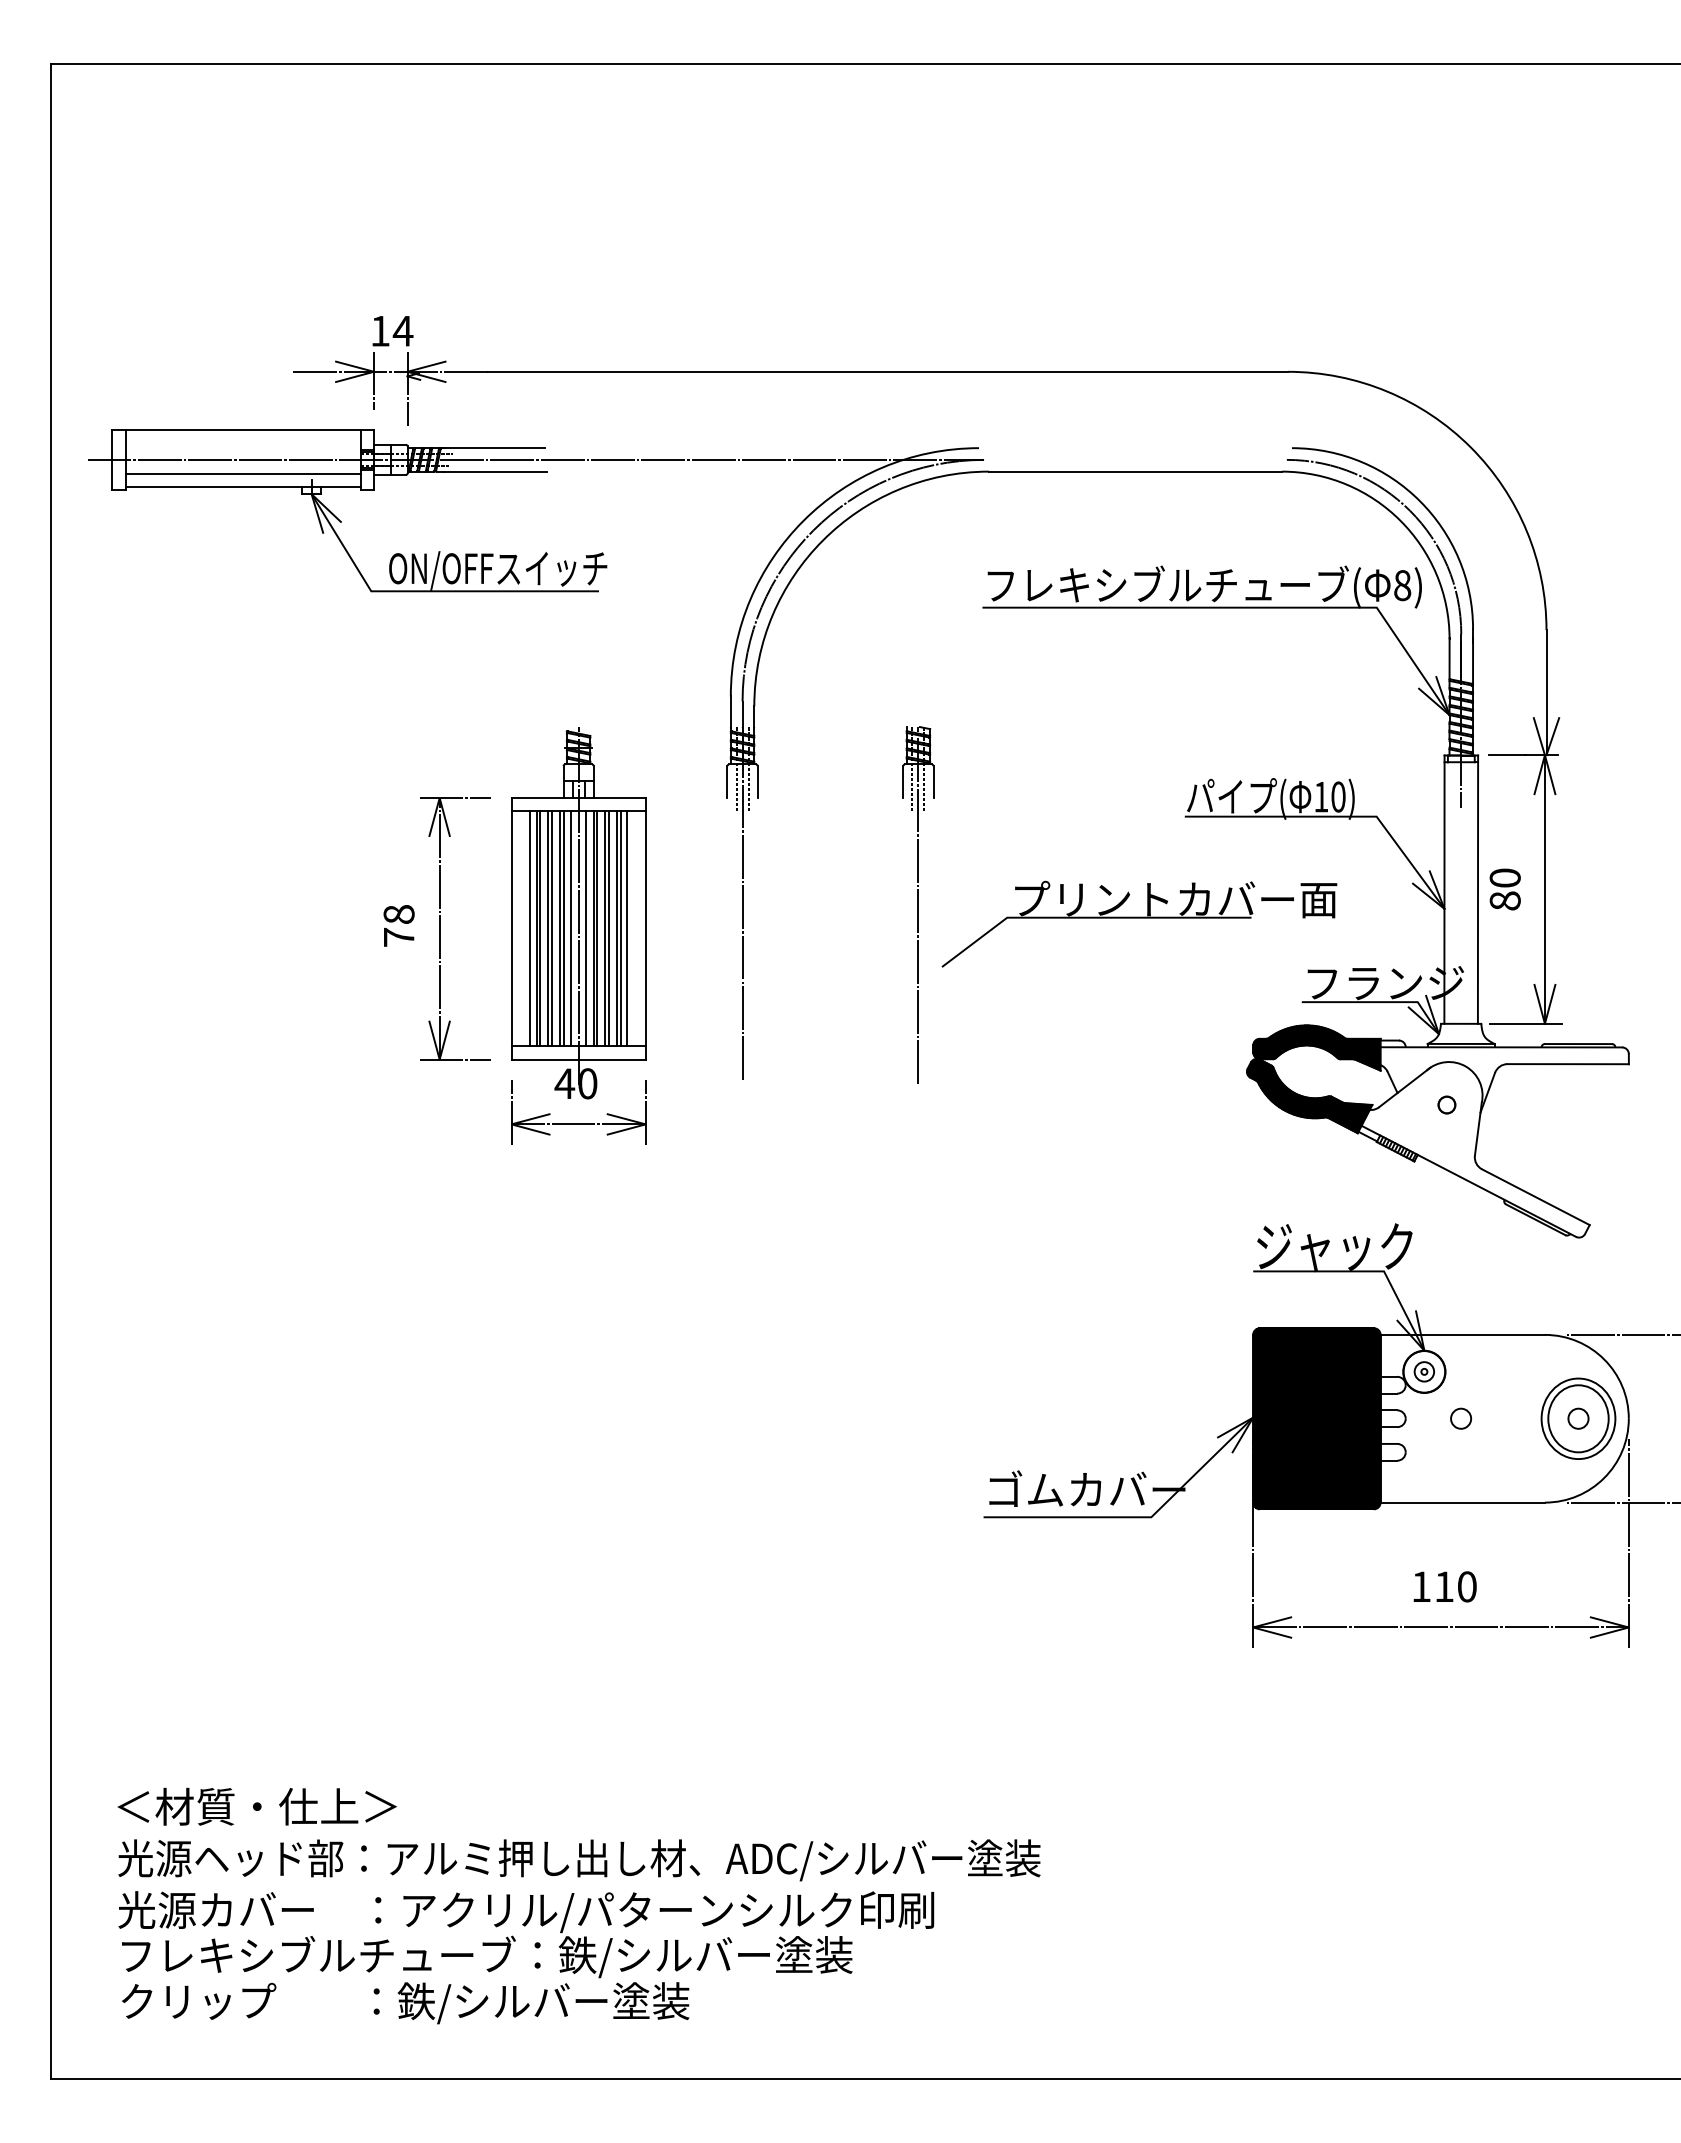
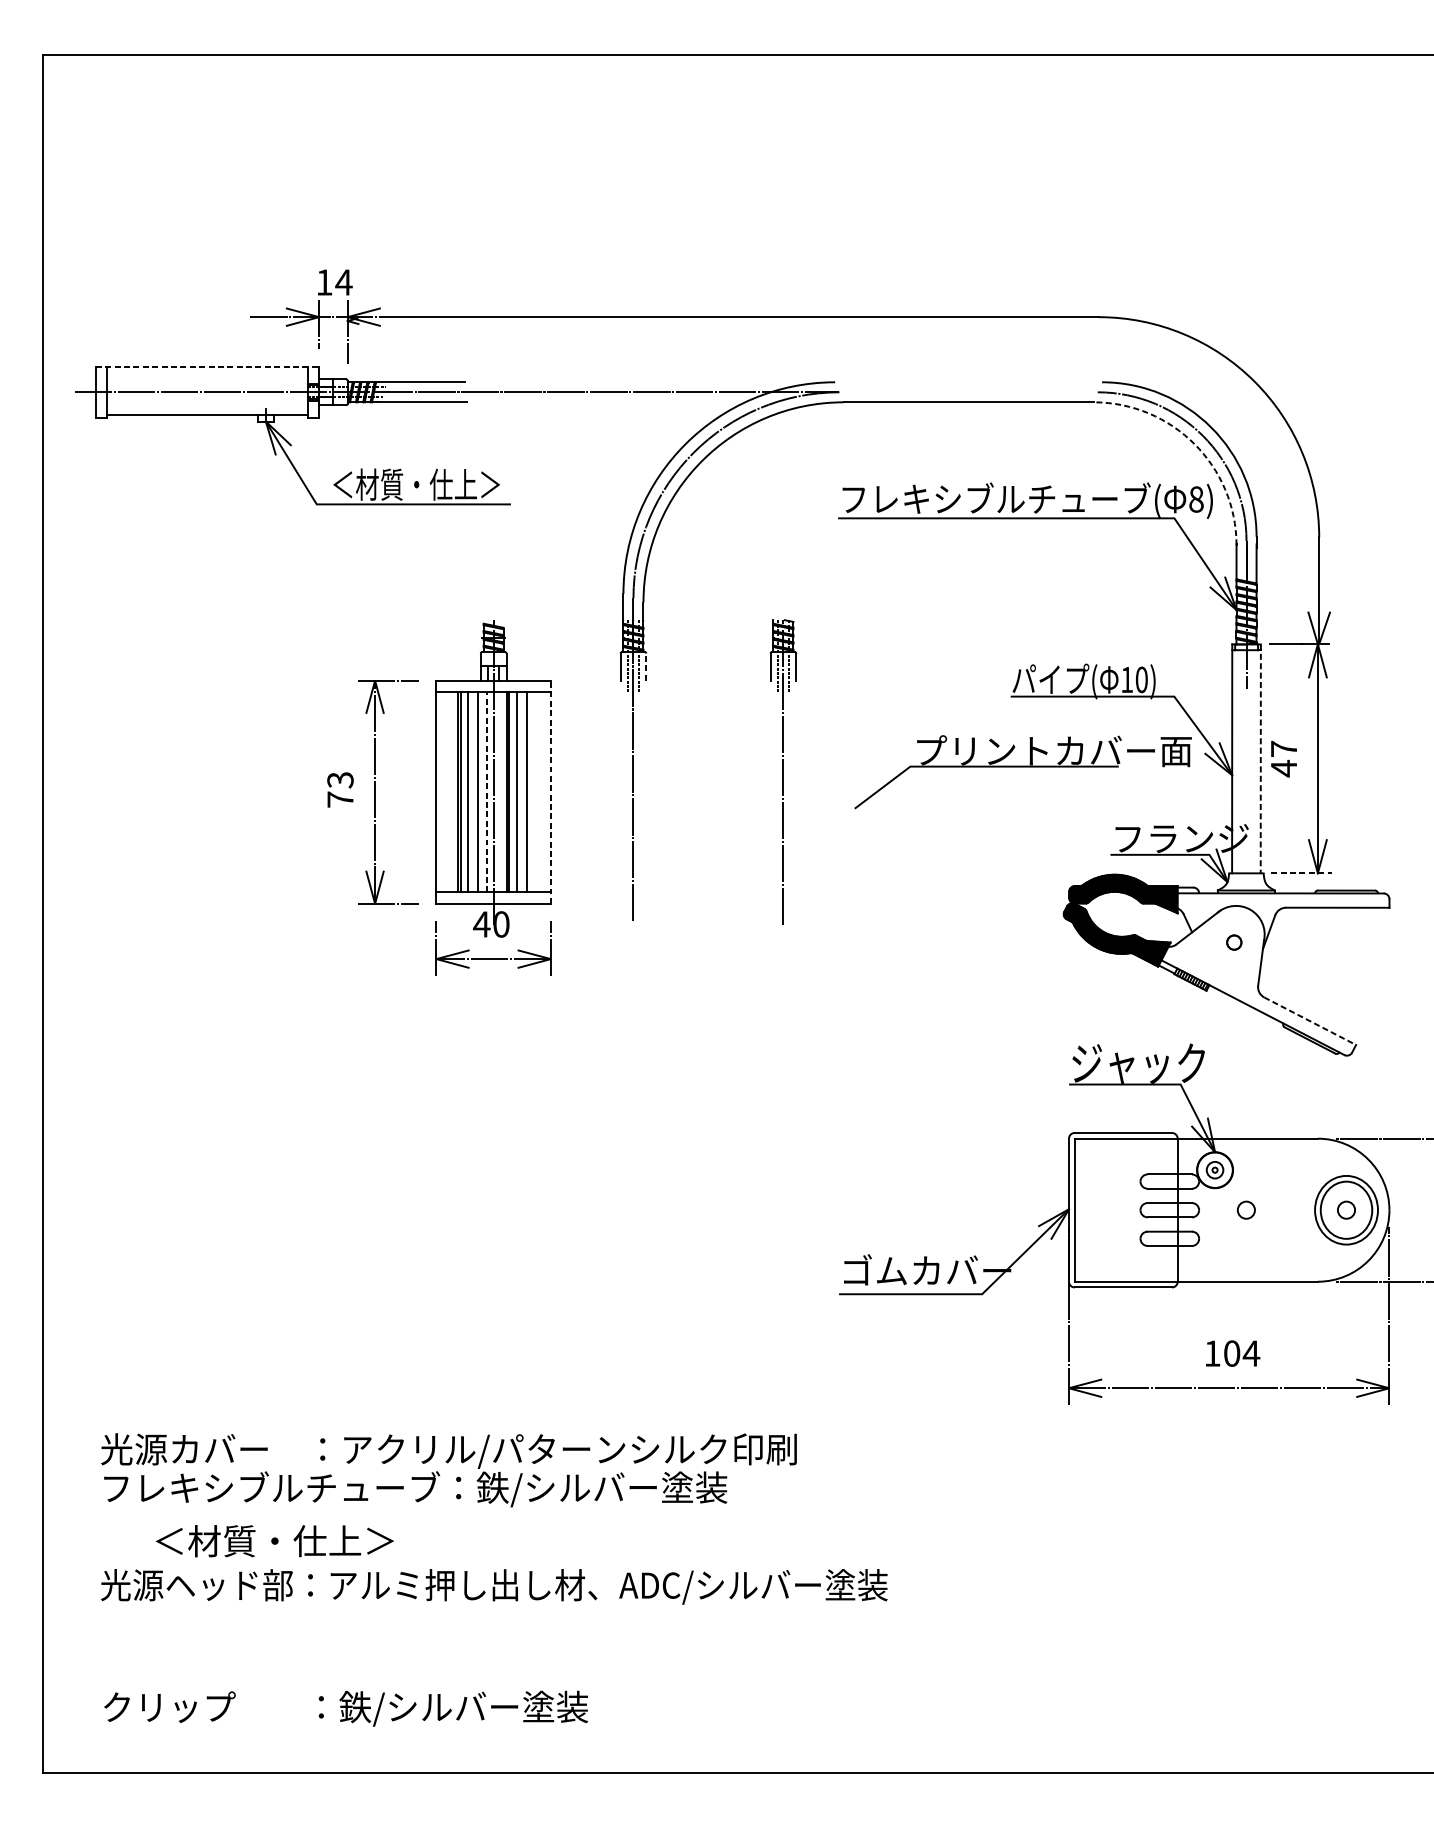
line: (243, 429) -> (207, 366), solid -> dashed
line: (242, 474) -> (206, 404), removed
arc: (1400, 520) -> (1194, 443), solid -> dashed
text: (498, 569) -> (425, 485), ON/OFFスイッチ -> ＜材質・仕上＞
line: (757, 782) -> (646, 667), solid -> dashed
text: (1504, 889) -> (1283, 758), 80 -> 47
line: (1478, 890) -> (1261, 759), solid -> dashed
text: (398, 914) -> (339, 780), 78 -> 73
part: (1139, 923) -> (1023, 771), moved
line: (530, 928) -> (452, 792), removed
line: (551, 928) -> (470, 792), removed
line: (563, 928) -> (480, 792), removed
line: (571, 928) -> (487, 792), solid -> dashed
line: (586, 928) -> (500, 792), removed
line: (608, 928) -> (519, 792), removed
line: (620, 928) -> (529, 792), removed
line: (627, 928) -> (535, 792), removed
line: (645, 928) -> (550, 792), solid -> dashed
line: (1525, 1023) -> (1301, 873), solid -> dashed
line: (1535, 1197) -> (1309, 1021), solid -> dashed
hatch: (1316, 1418) -> (1123, 1209), removed
text: (1456, 1586) -> (1242, 1353), 110 -> 104
text: (256, 1806) -> (274, 1540), moved
text: (526, 1934) -> (449, 1470), moved

